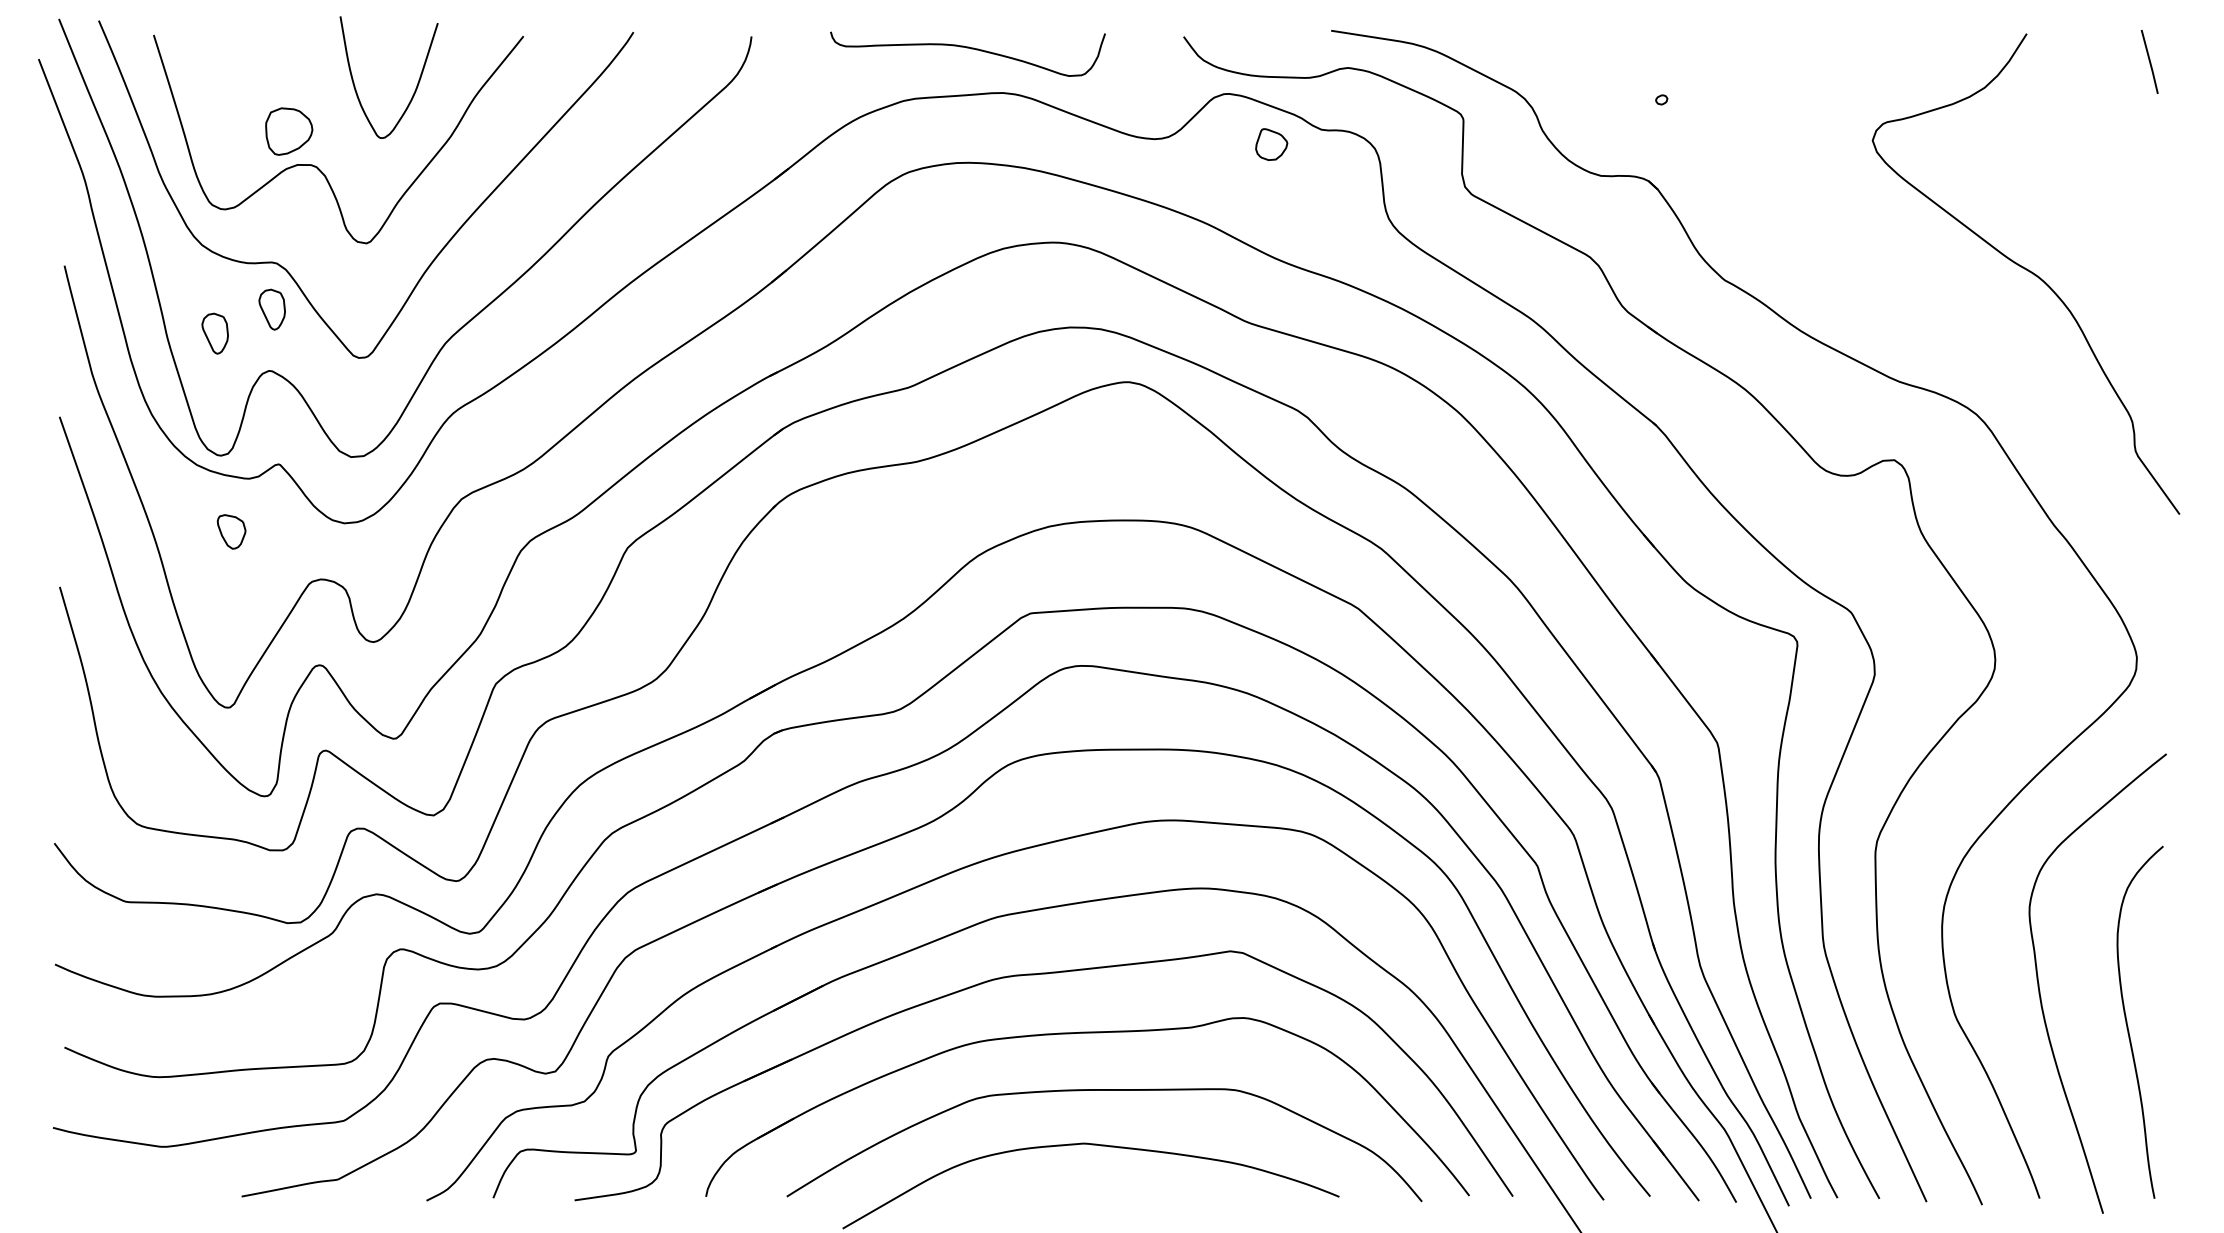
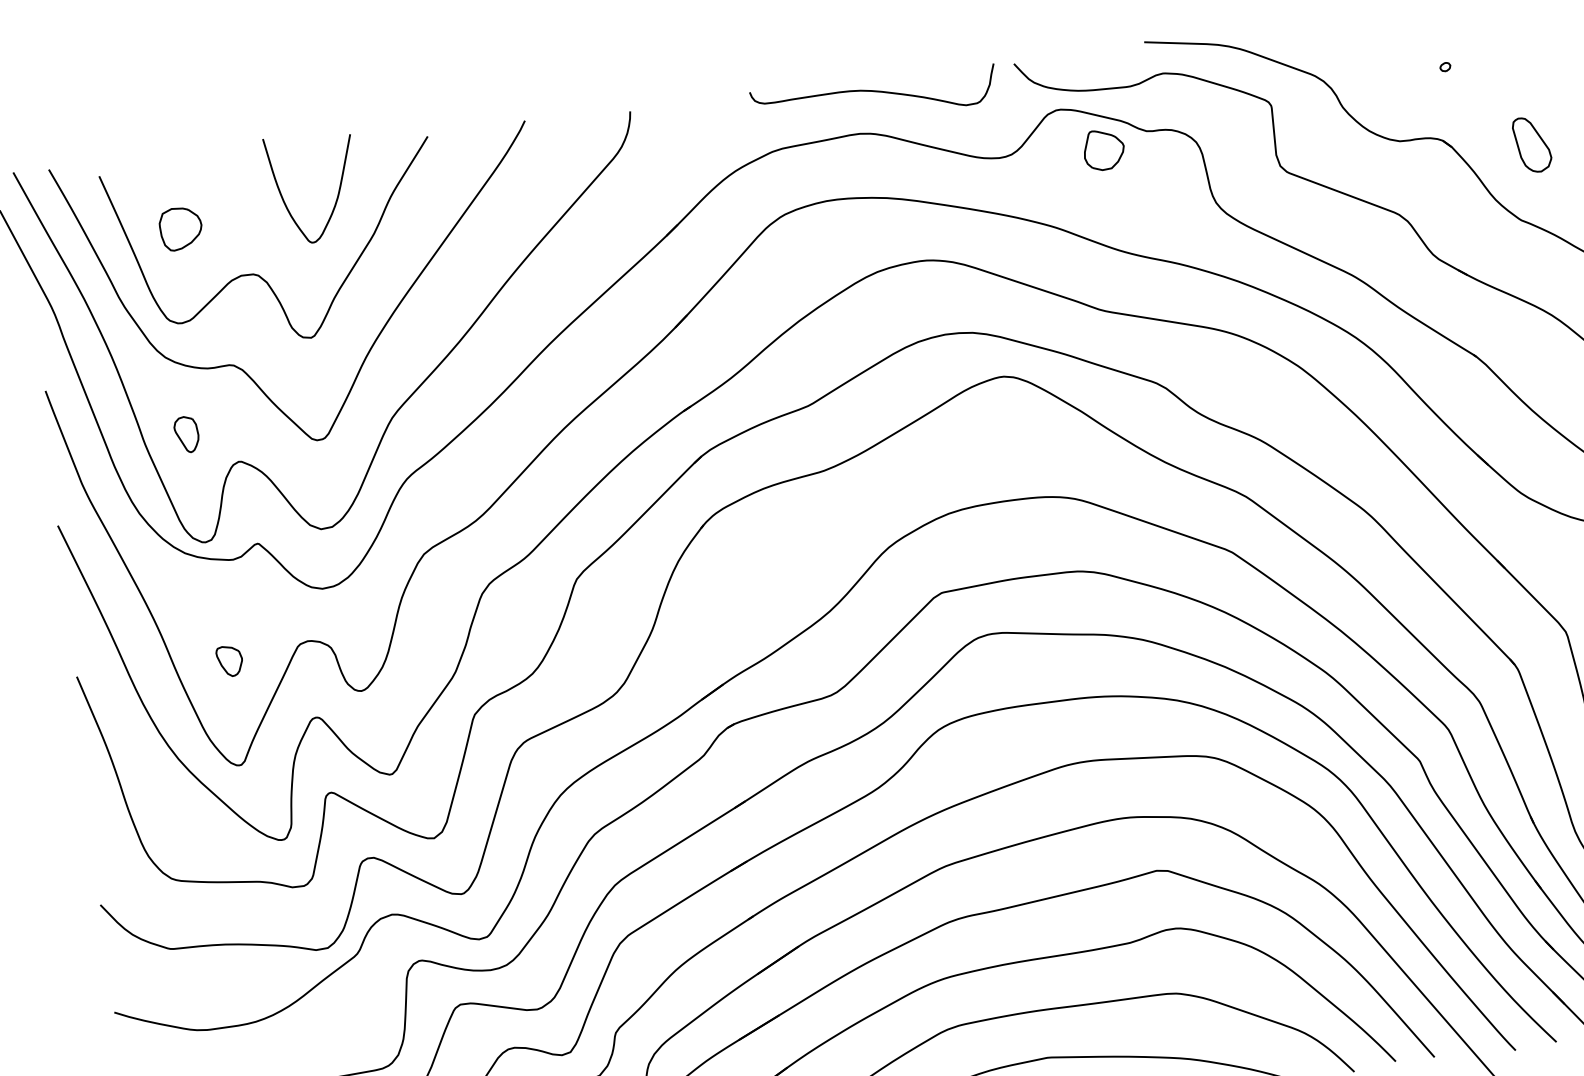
curve: (967, 48) -> (873, 92), moved
part: (289, 131) -> (181, 228), moved
part: (1271, 144) -> (1103, 149), size x1.43
part: (1747, 197) -> (1532, 144), added
part: (271, 309) -> (234, 406), removed
part: (231, 531) -> (229, 660), moved

